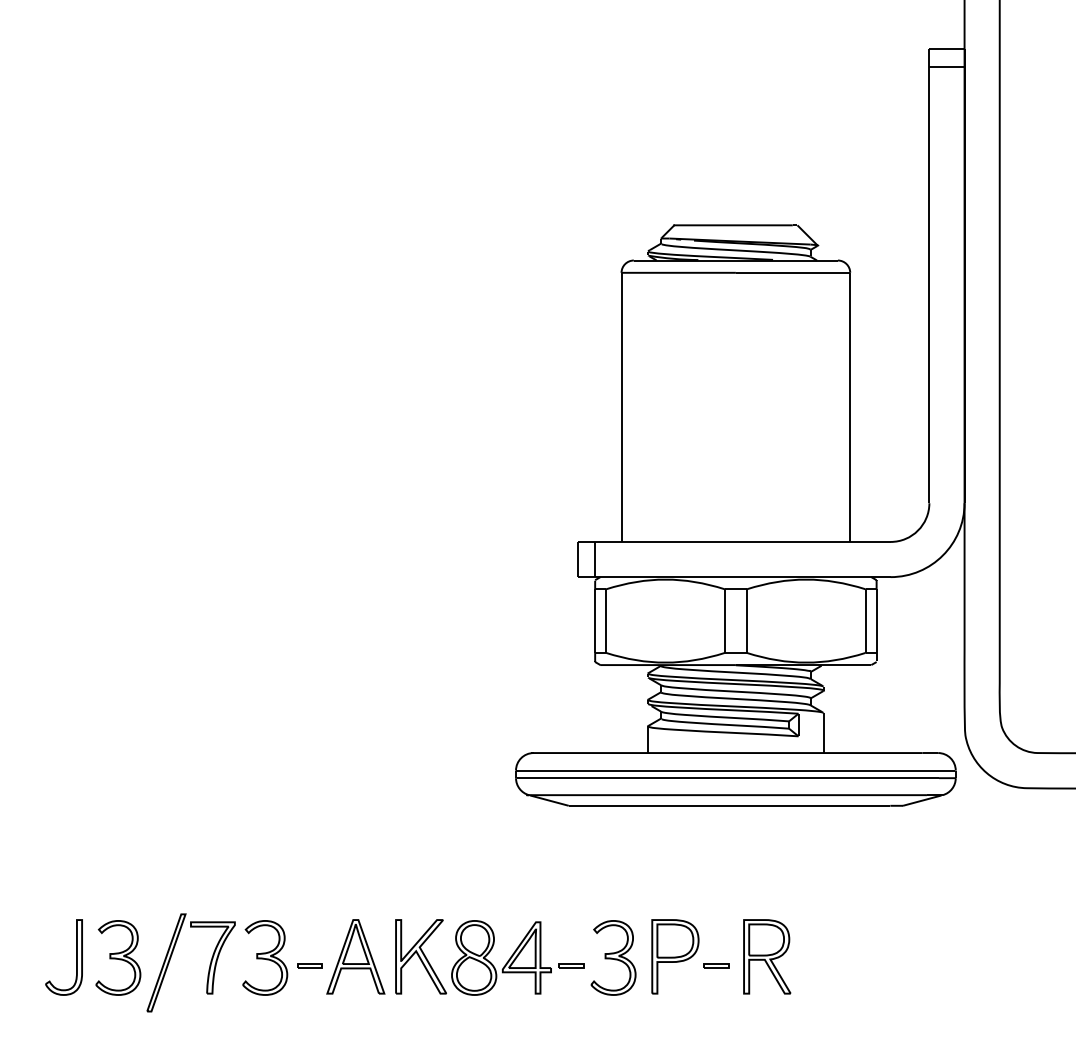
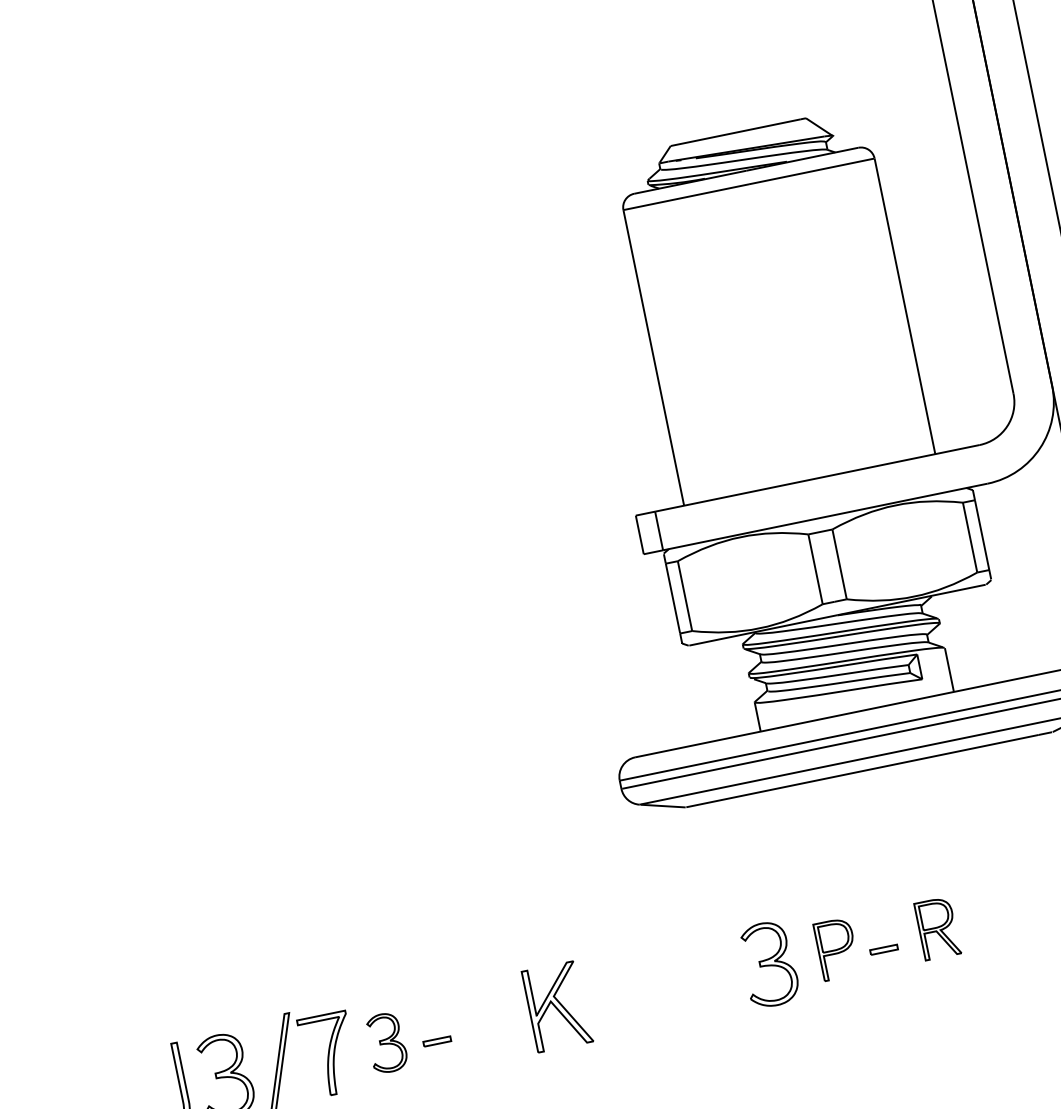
part: (355, 956) -> (485, 1021), removed
part: (675, 956) -> (836, 948), size x0.7
part: (767, 956) -> (937, 928), size x0.7
part: (265, 957) -> (386, 1042), size x0.7
part: (517, 957) -> (663, 985), removed

